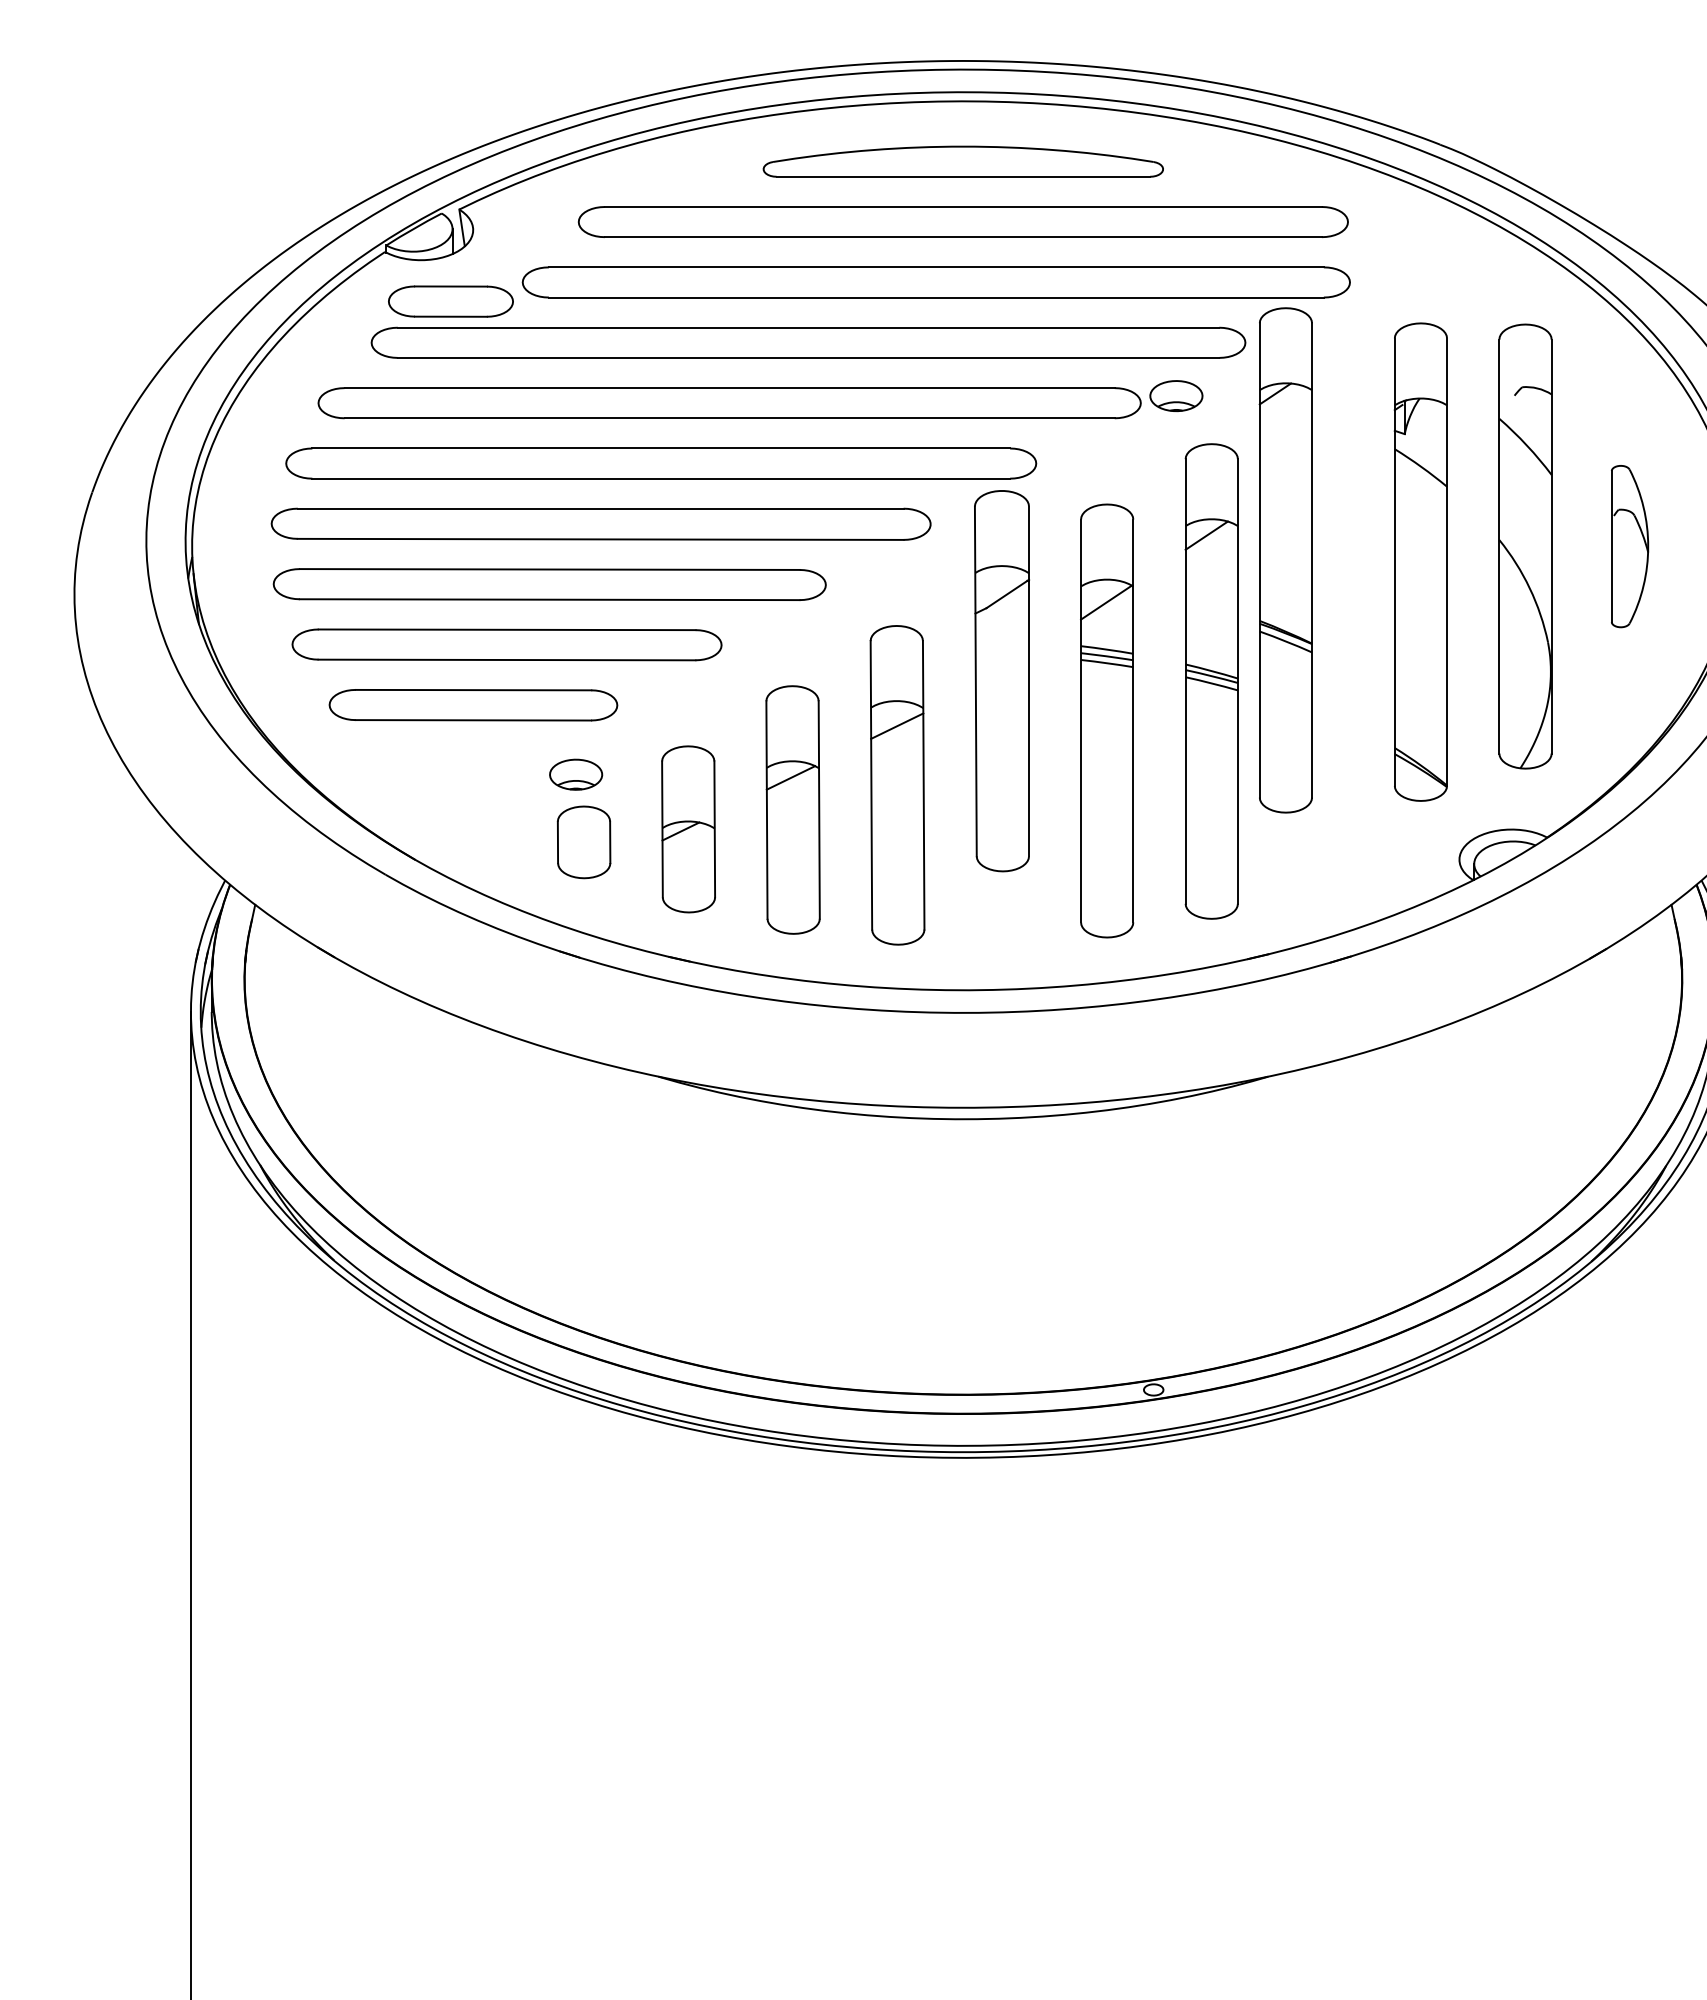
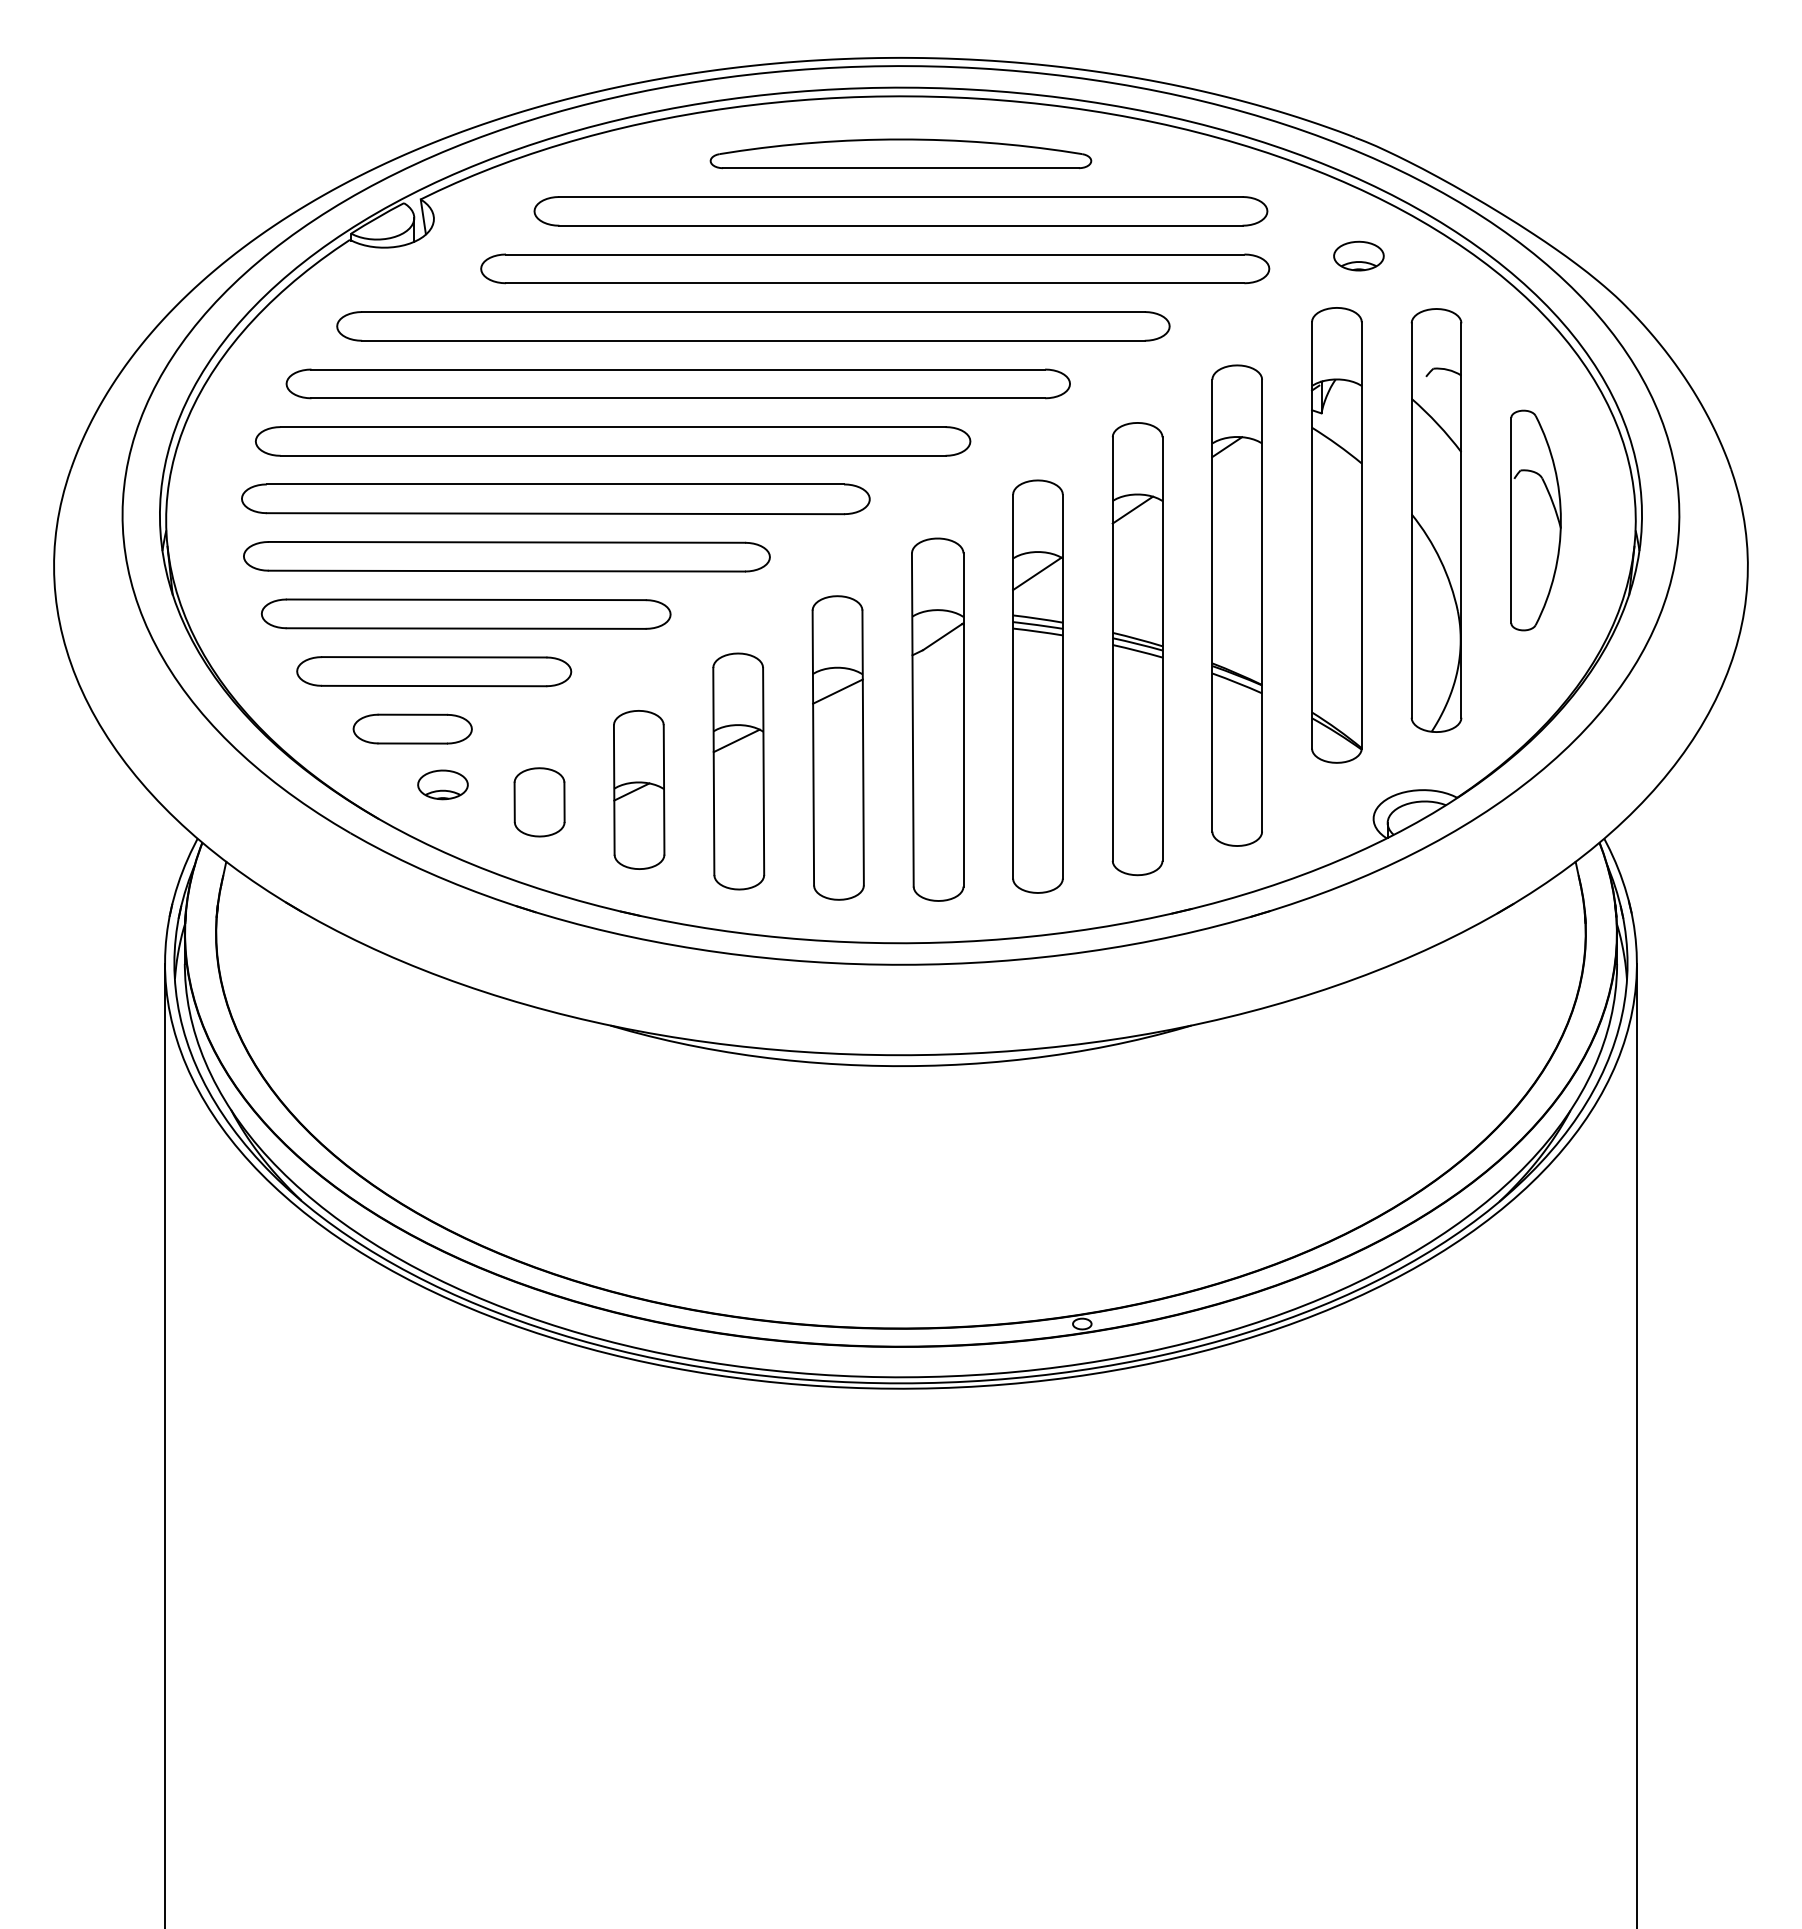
part: (450, 300) -> (412, 728), moved
part: (1175, 395) -> (1358, 255), moved
part: (1629, 546) -> (1535, 520), size x1.43
part: (1285, 560) -> (1236, 605), moved
part: (1001, 680) -> (937, 719), moved
part: (575, 774) -> (442, 784), moved

